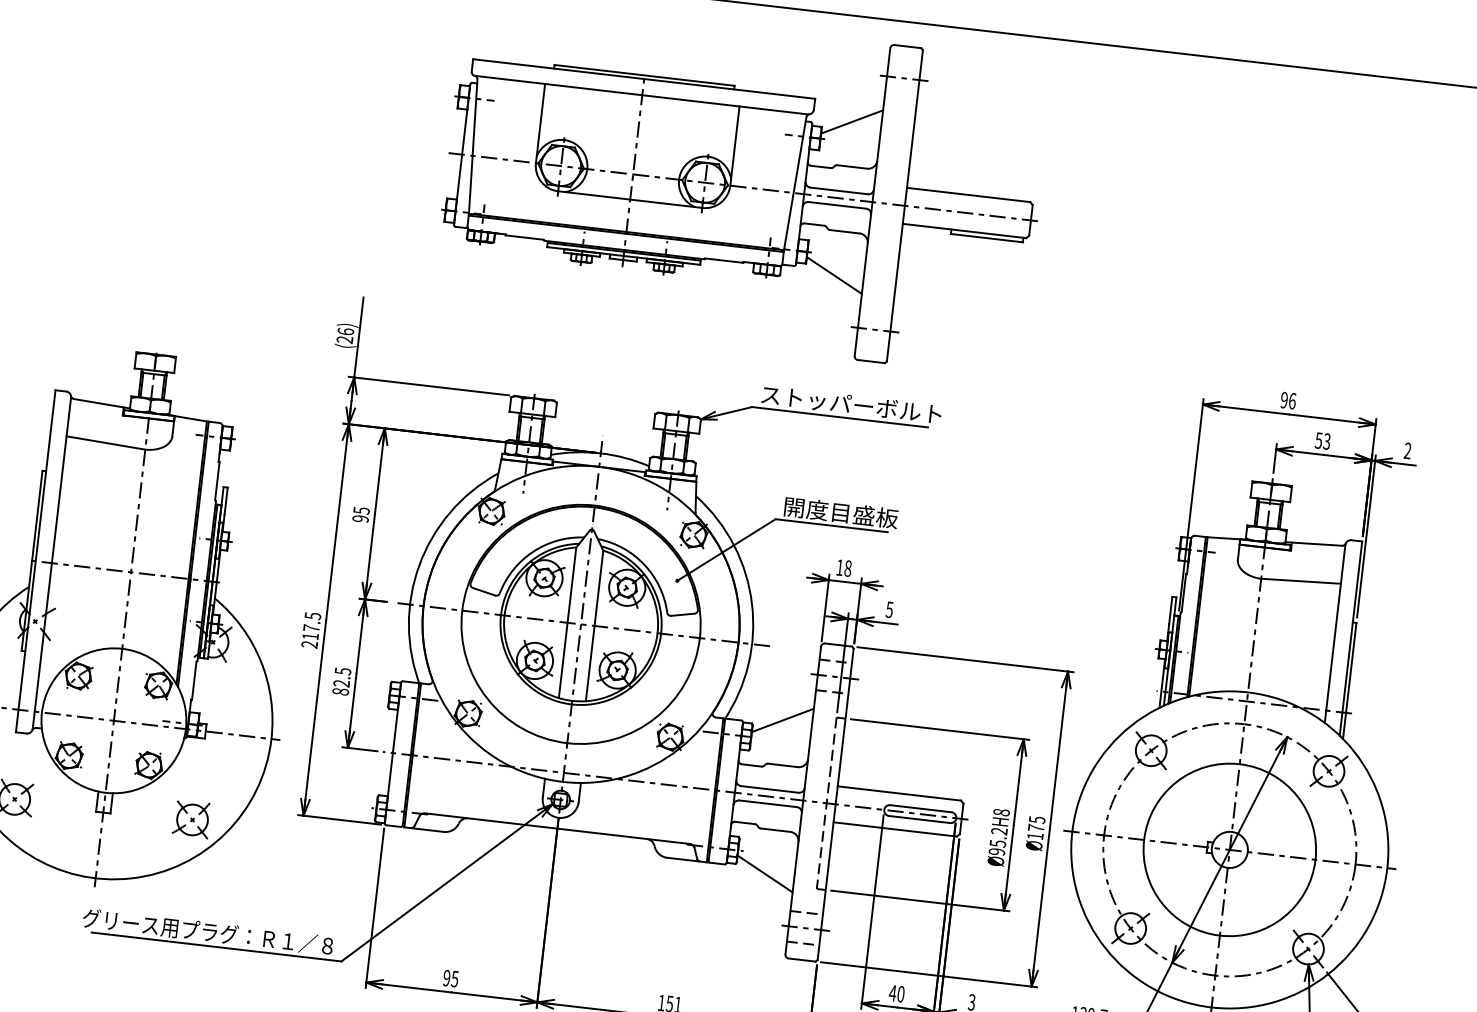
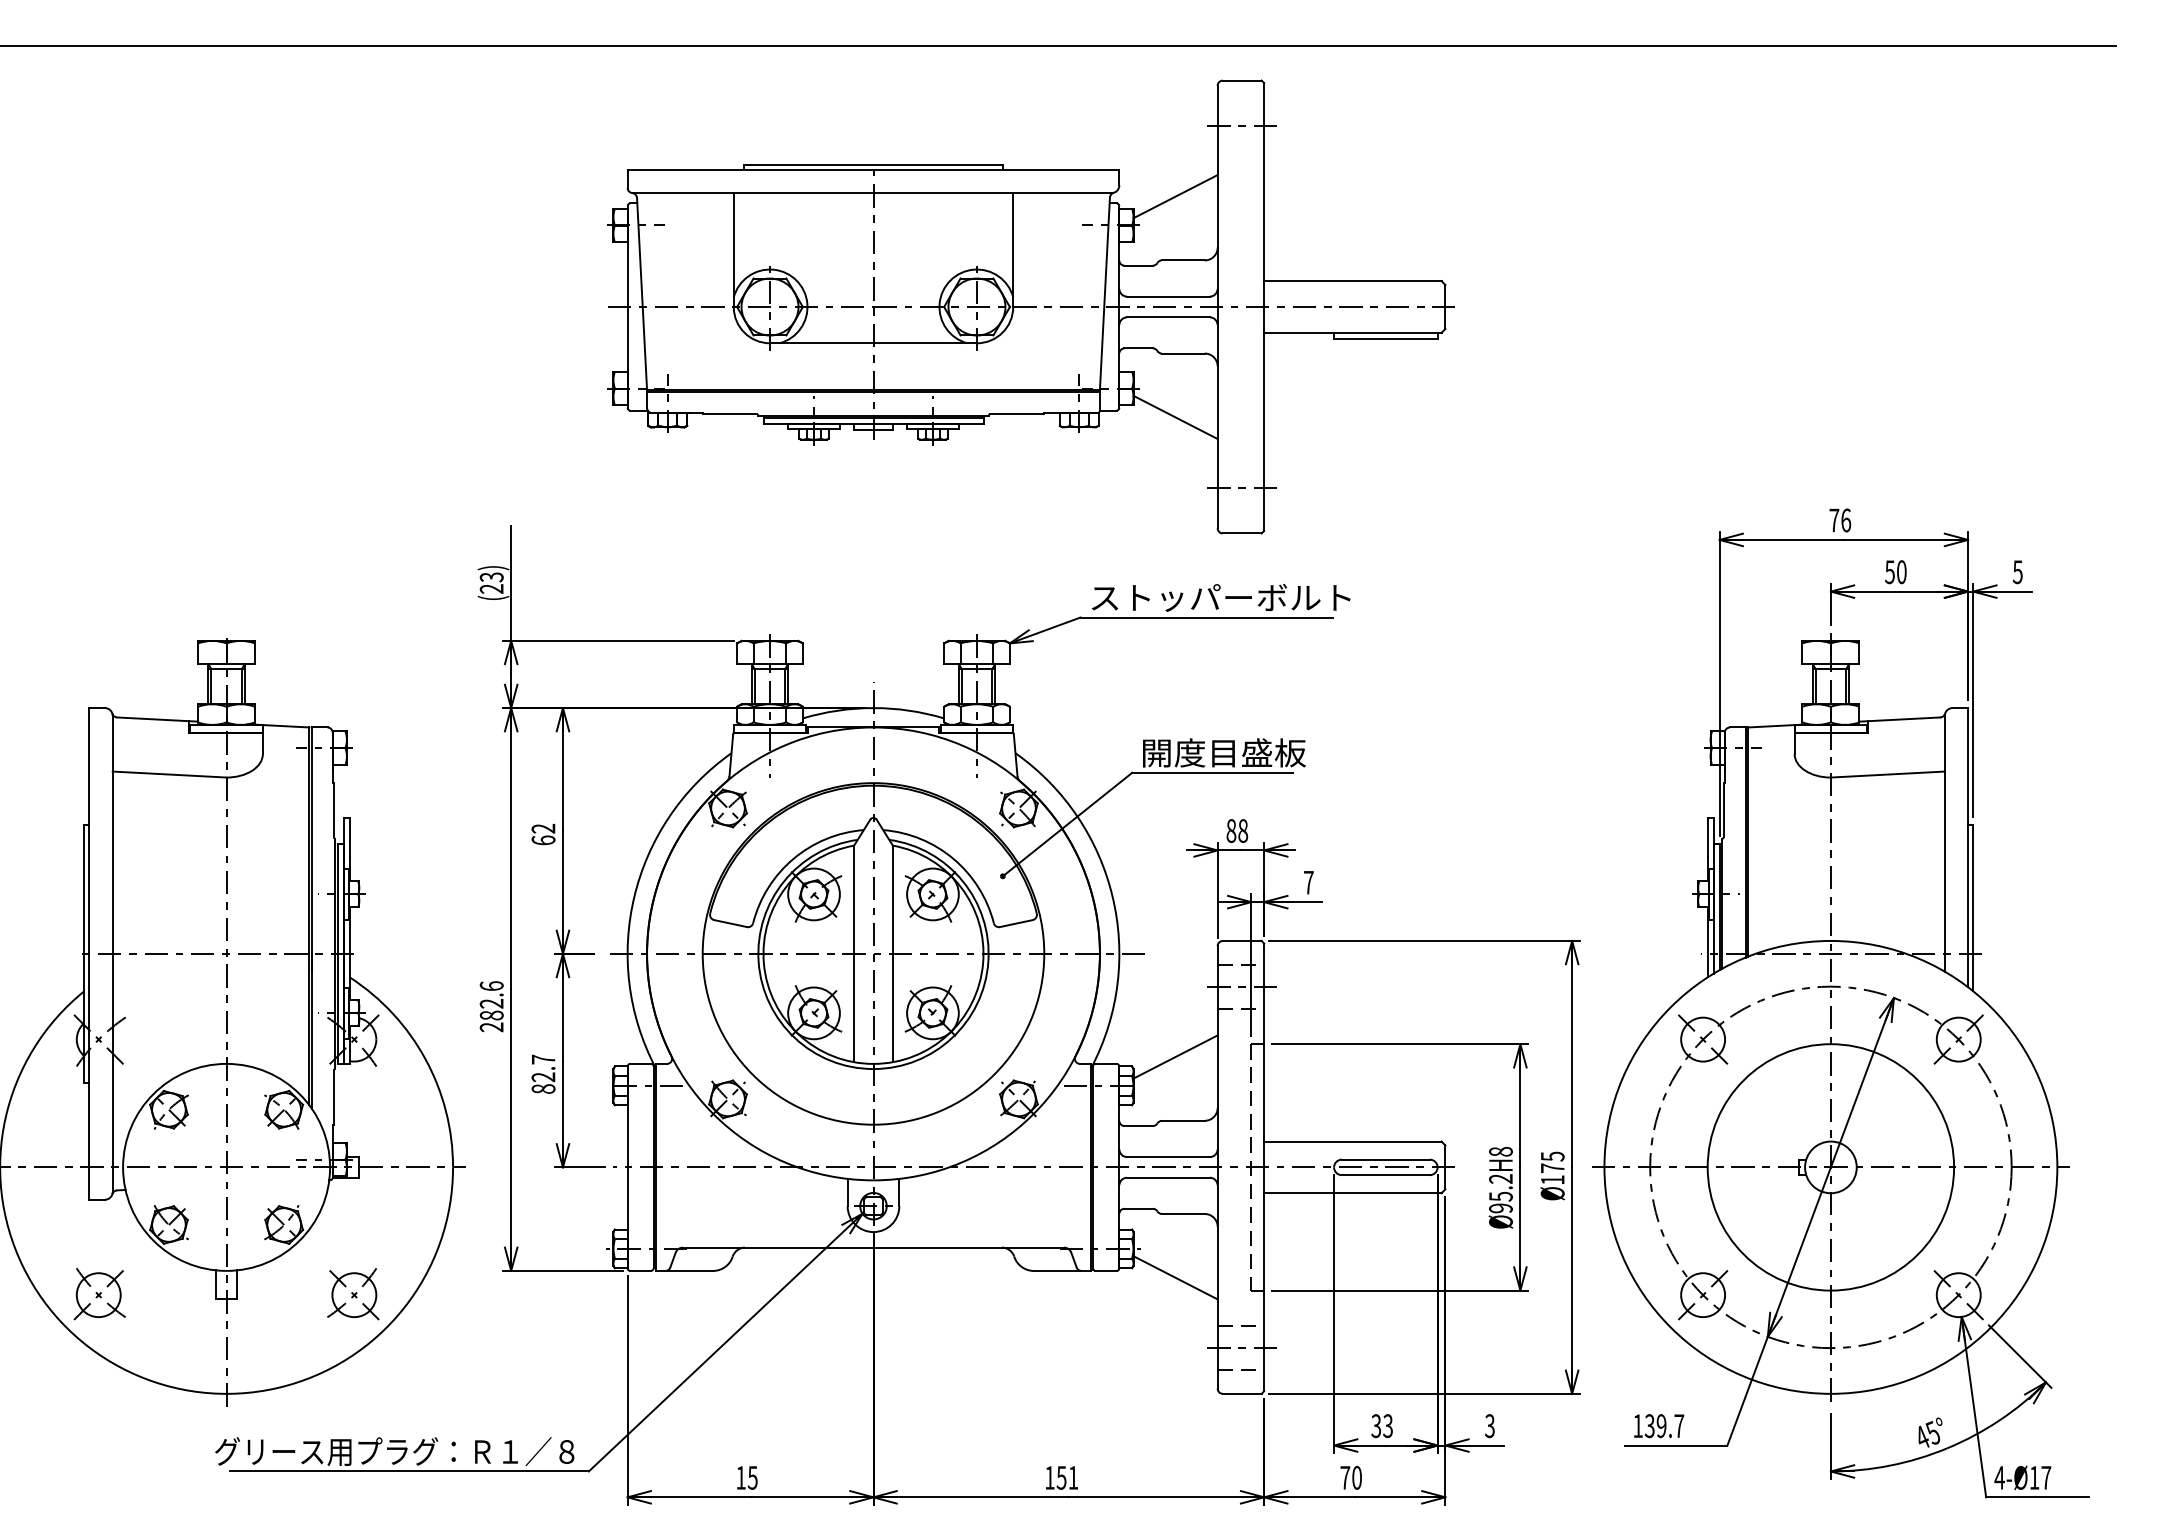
text: (345, 331) -> (491, 577), (26) -> (23)
text: (1284, 400) -> (1834, 520), 96 -> 76
text: (1326, 441) -> (1901, 572), 53 -> 50
text: (1407, 451) -> (2017, 572), 2 -> 5
text: (361, 514) -> (543, 834), 95 -> 62
text: (840, 567) -> (1231, 830), 18 -> 88
text: (889, 609) -> (1308, 882), 5 -> 7
text: (311, 626) -> (491, 1000), 217.5 -> 282.6
text: (343, 671) -> (543, 1059), 82.5 -> 82.7
text: (446, 977) -> (740, 1477), 95 -> 15
text: (896, 993) -> (1381, 1426), 40 -> 33

